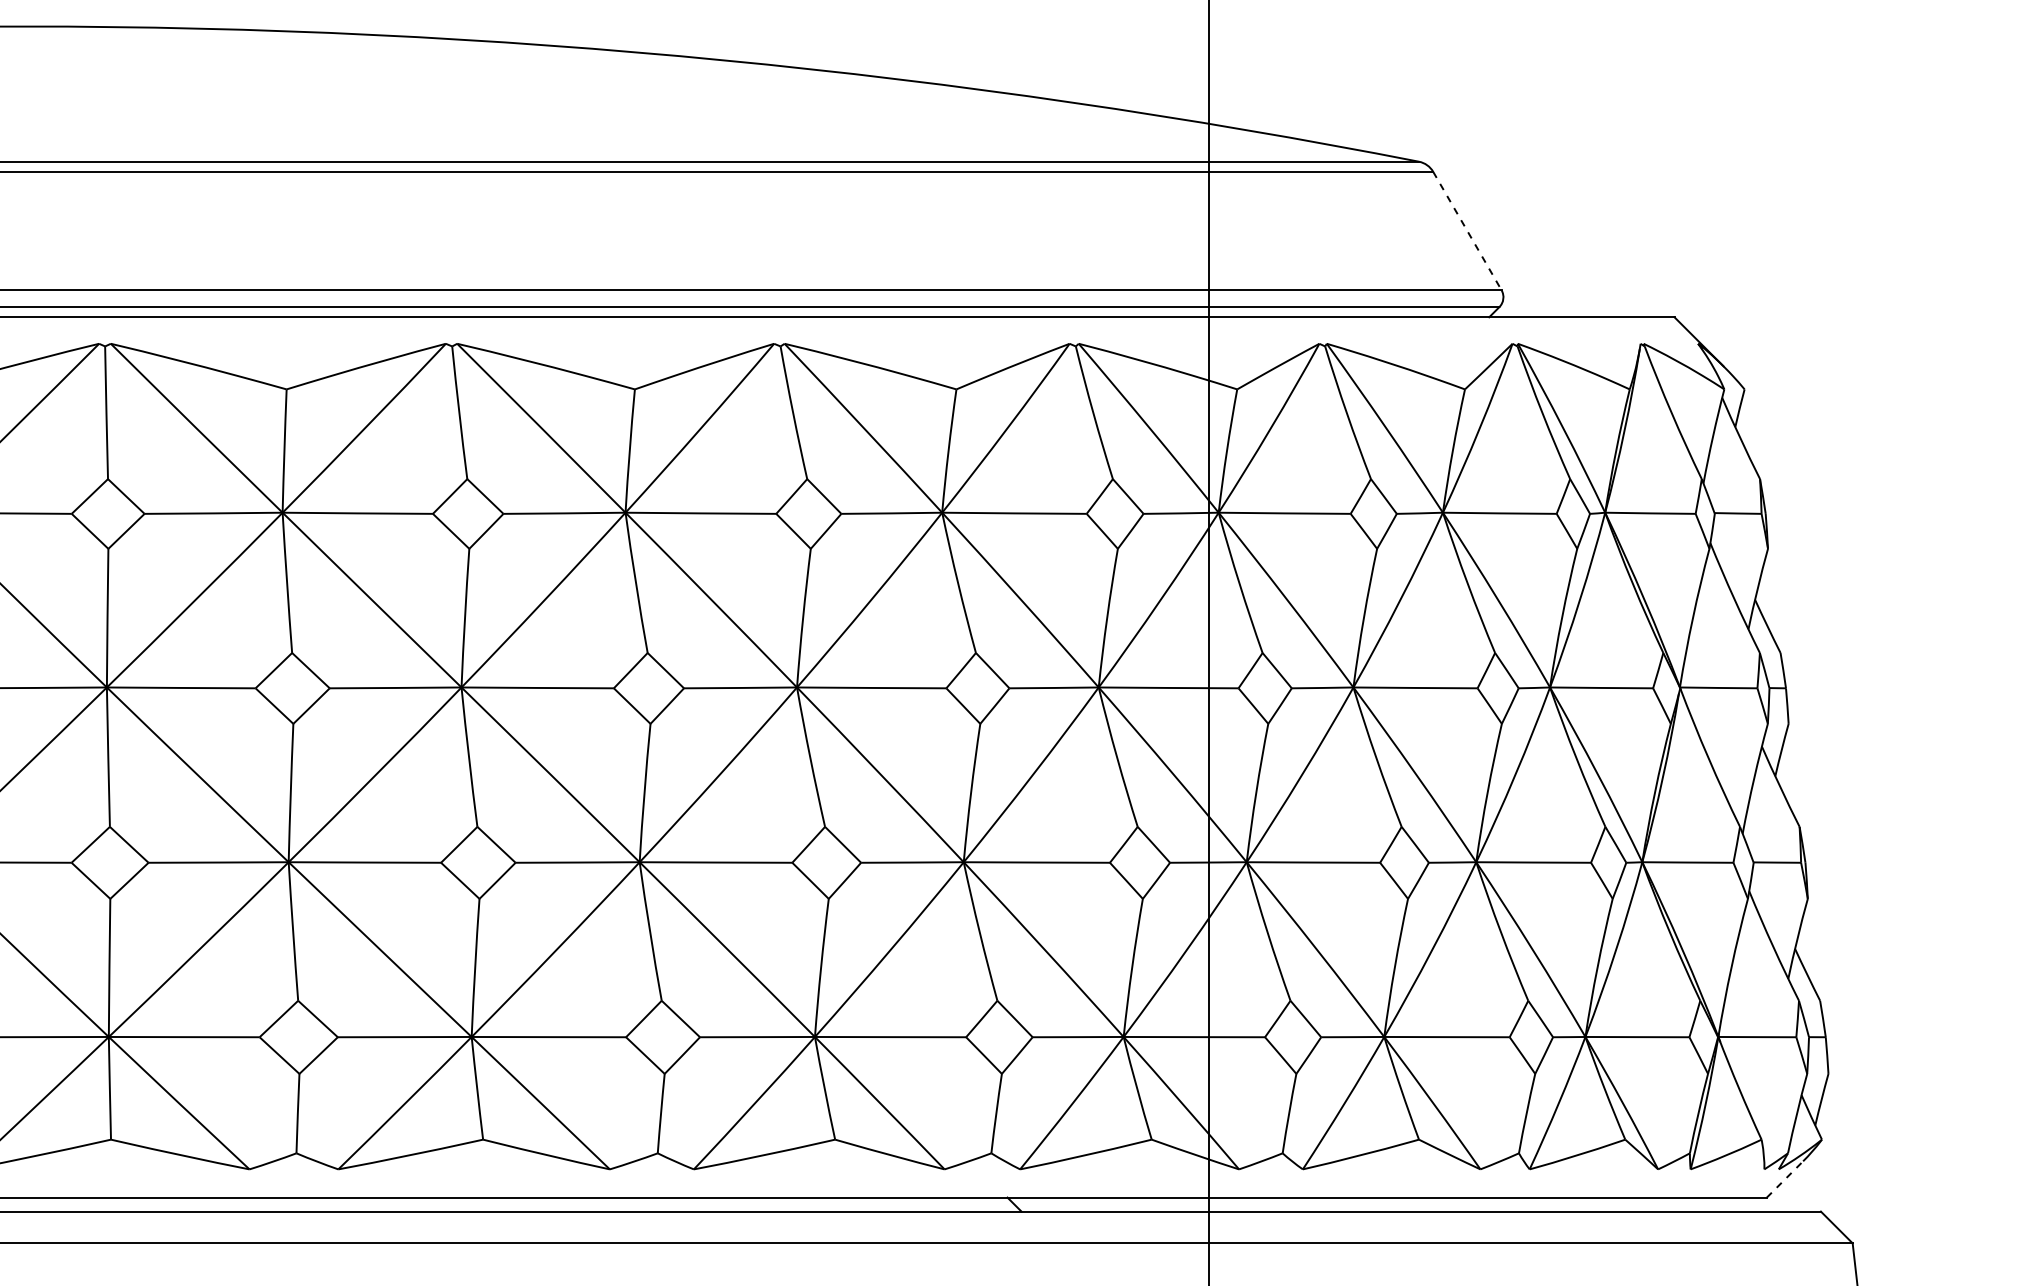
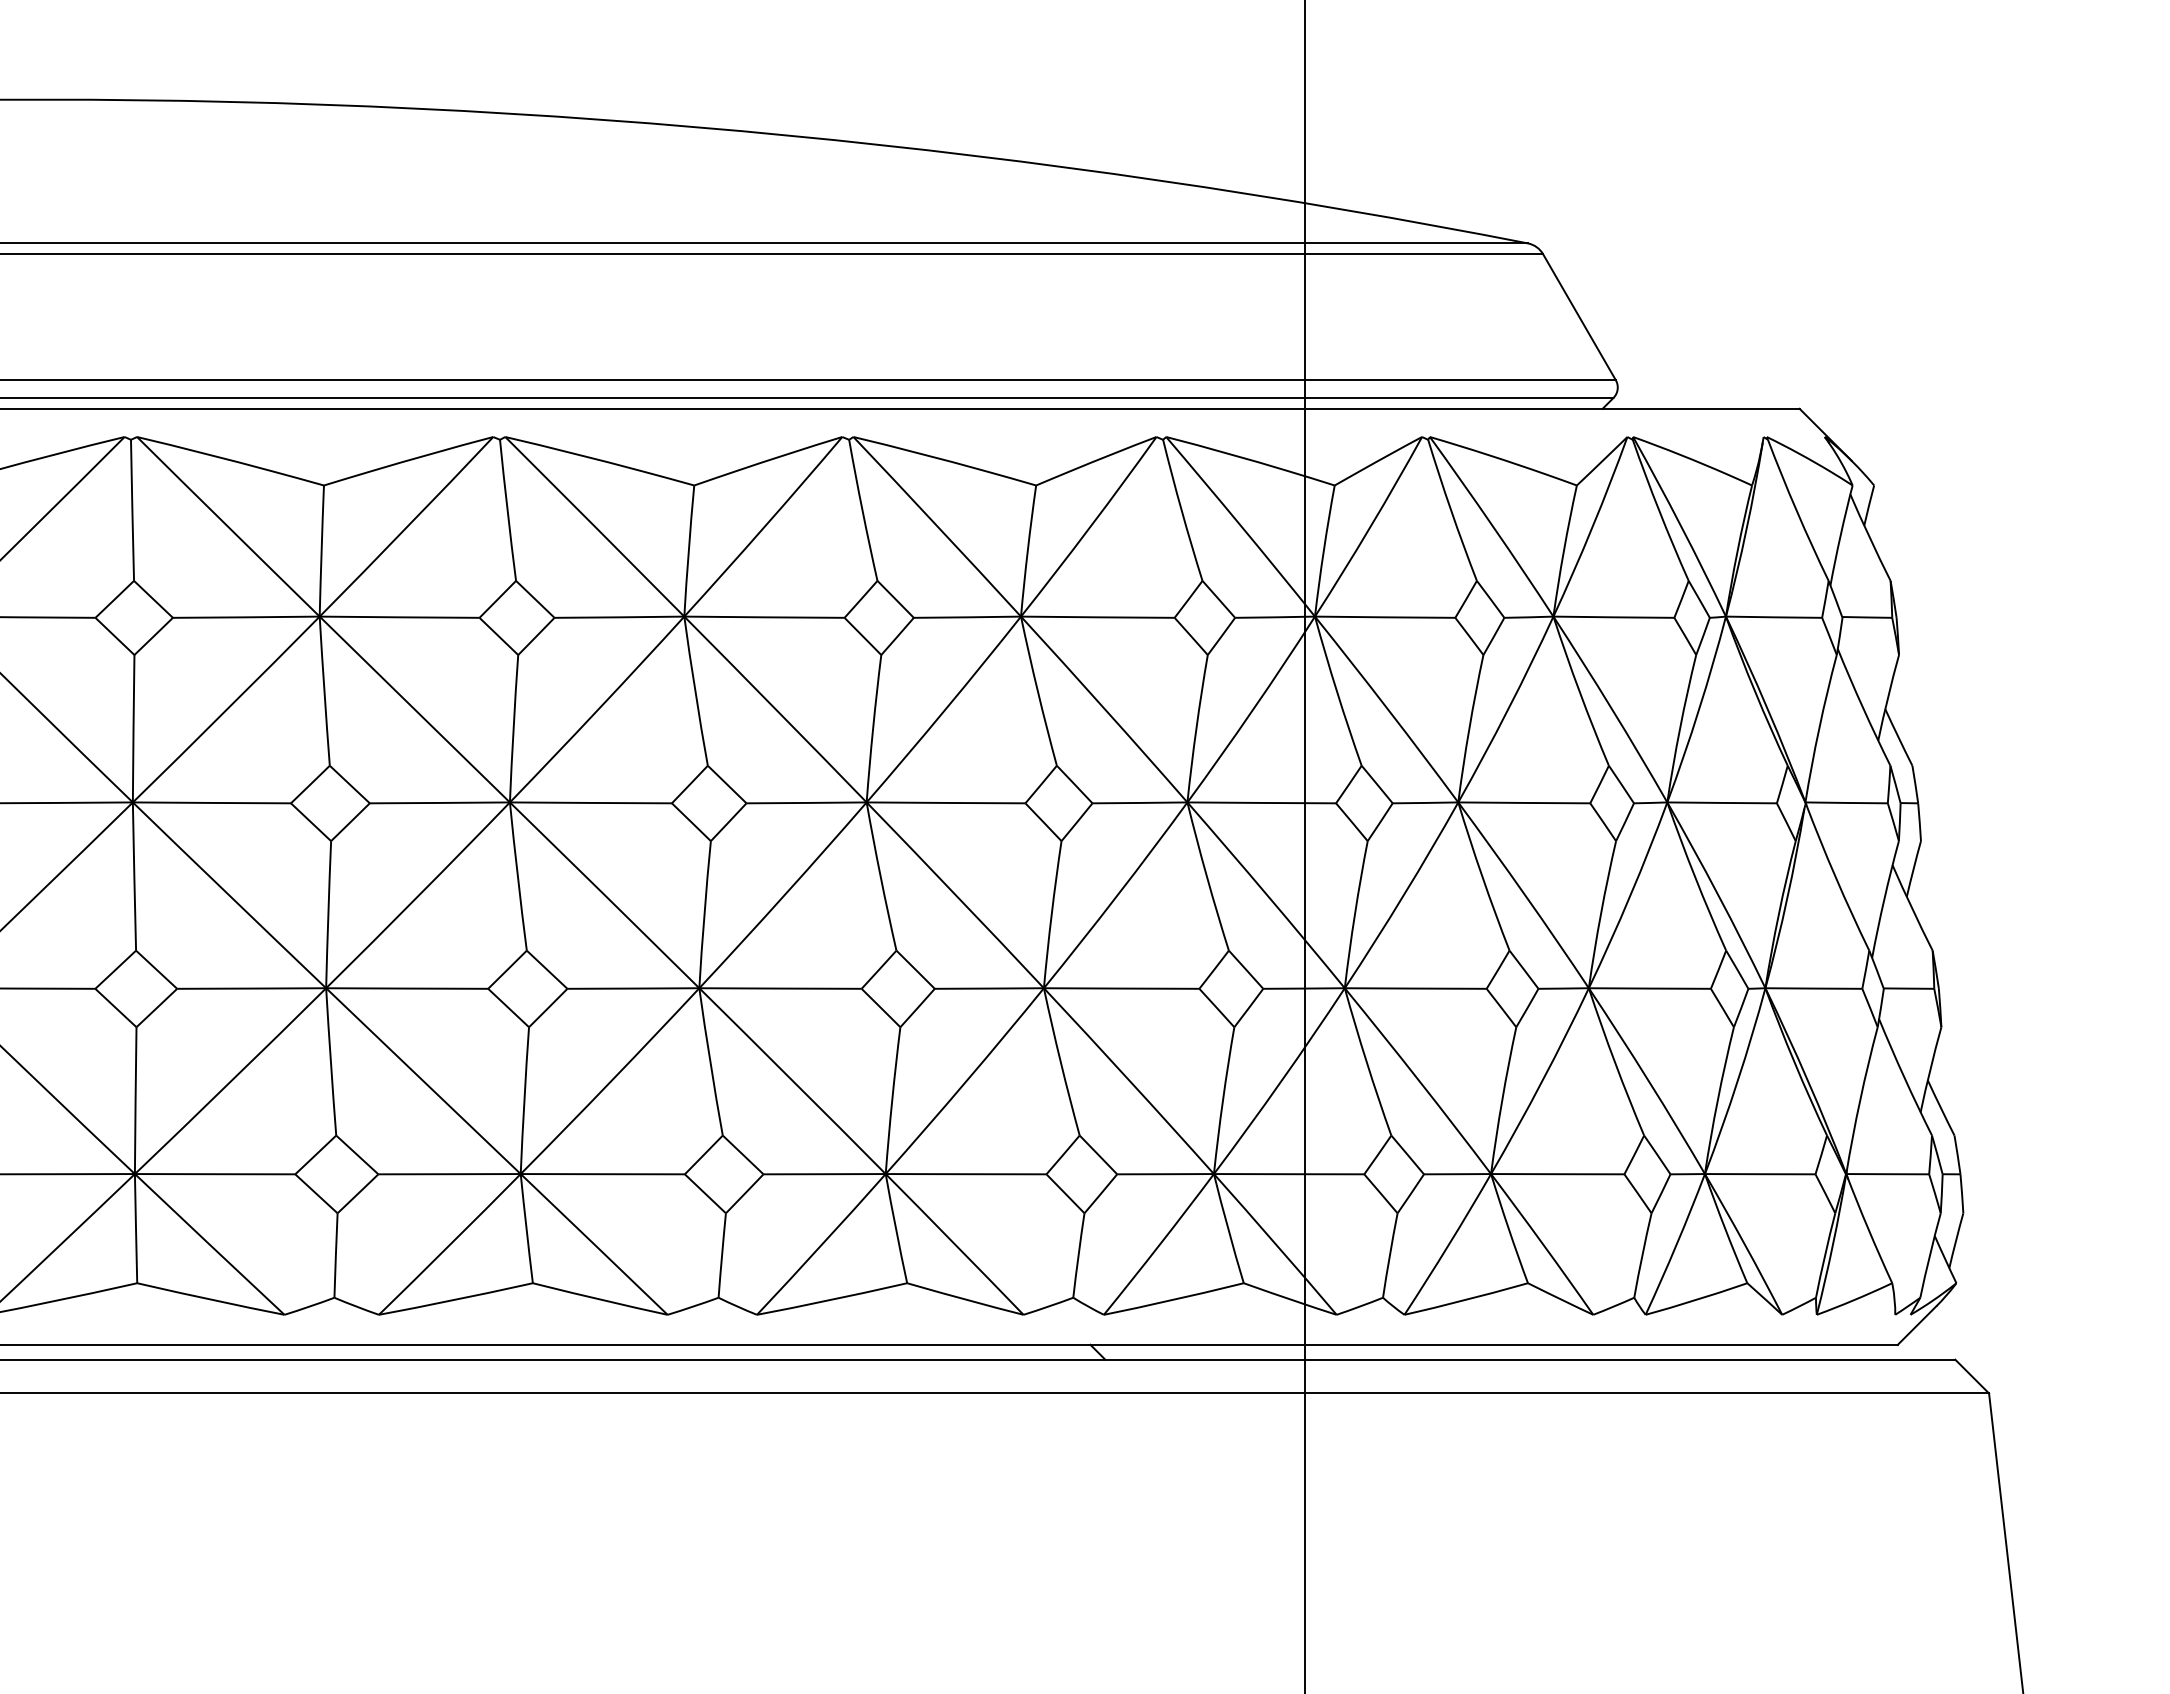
line: (1467, 231) -> (1579, 317), dashed -> solid
line: (1785, 1179) -> (1917, 1325), dashed -> solid

